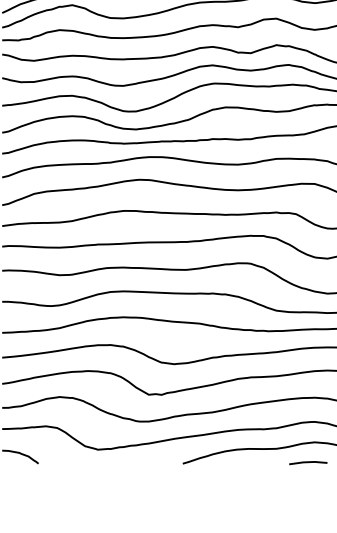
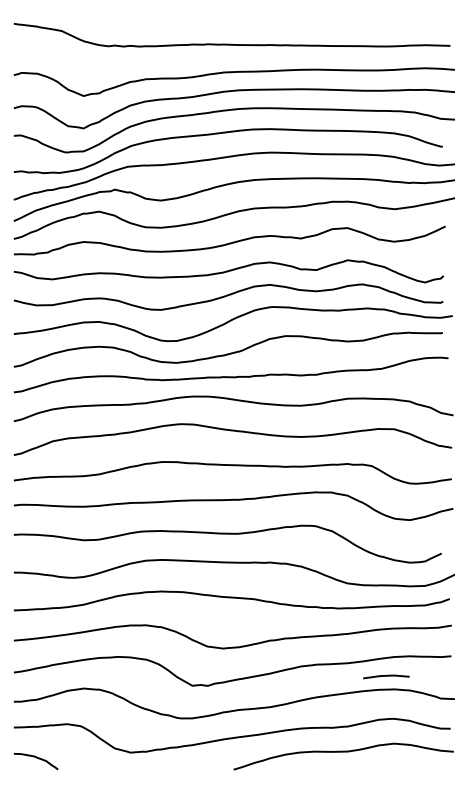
line: (308, 462) -> (386, 676), moved

